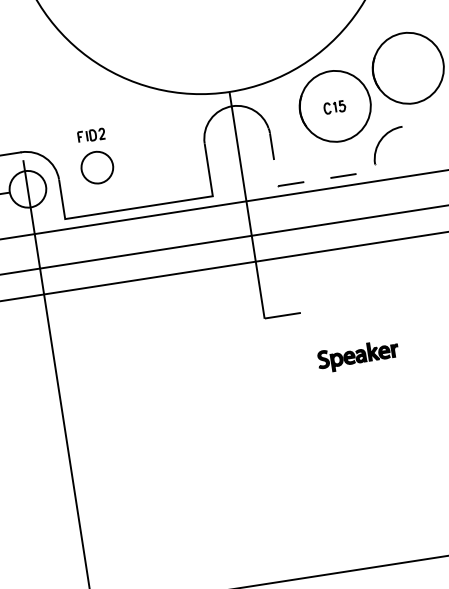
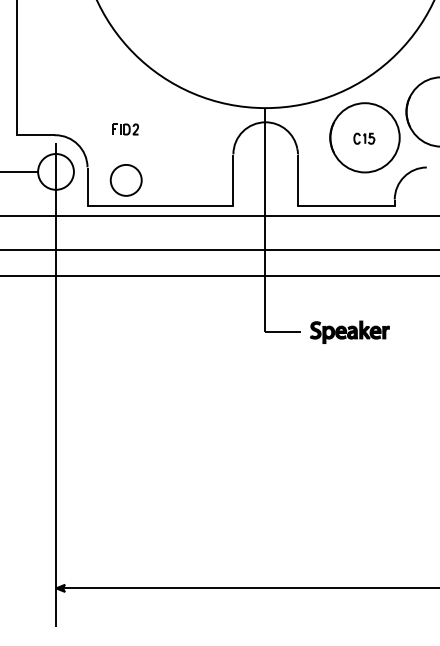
part: (96, 167) -> (125, 180), moved
line: (304, 182) -> (323, 206), dashed -> solid
part: (357, 355) -> (349, 331), moved

